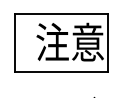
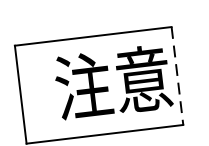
line: (108, 43) -> (178, 76), solid -> dashed

